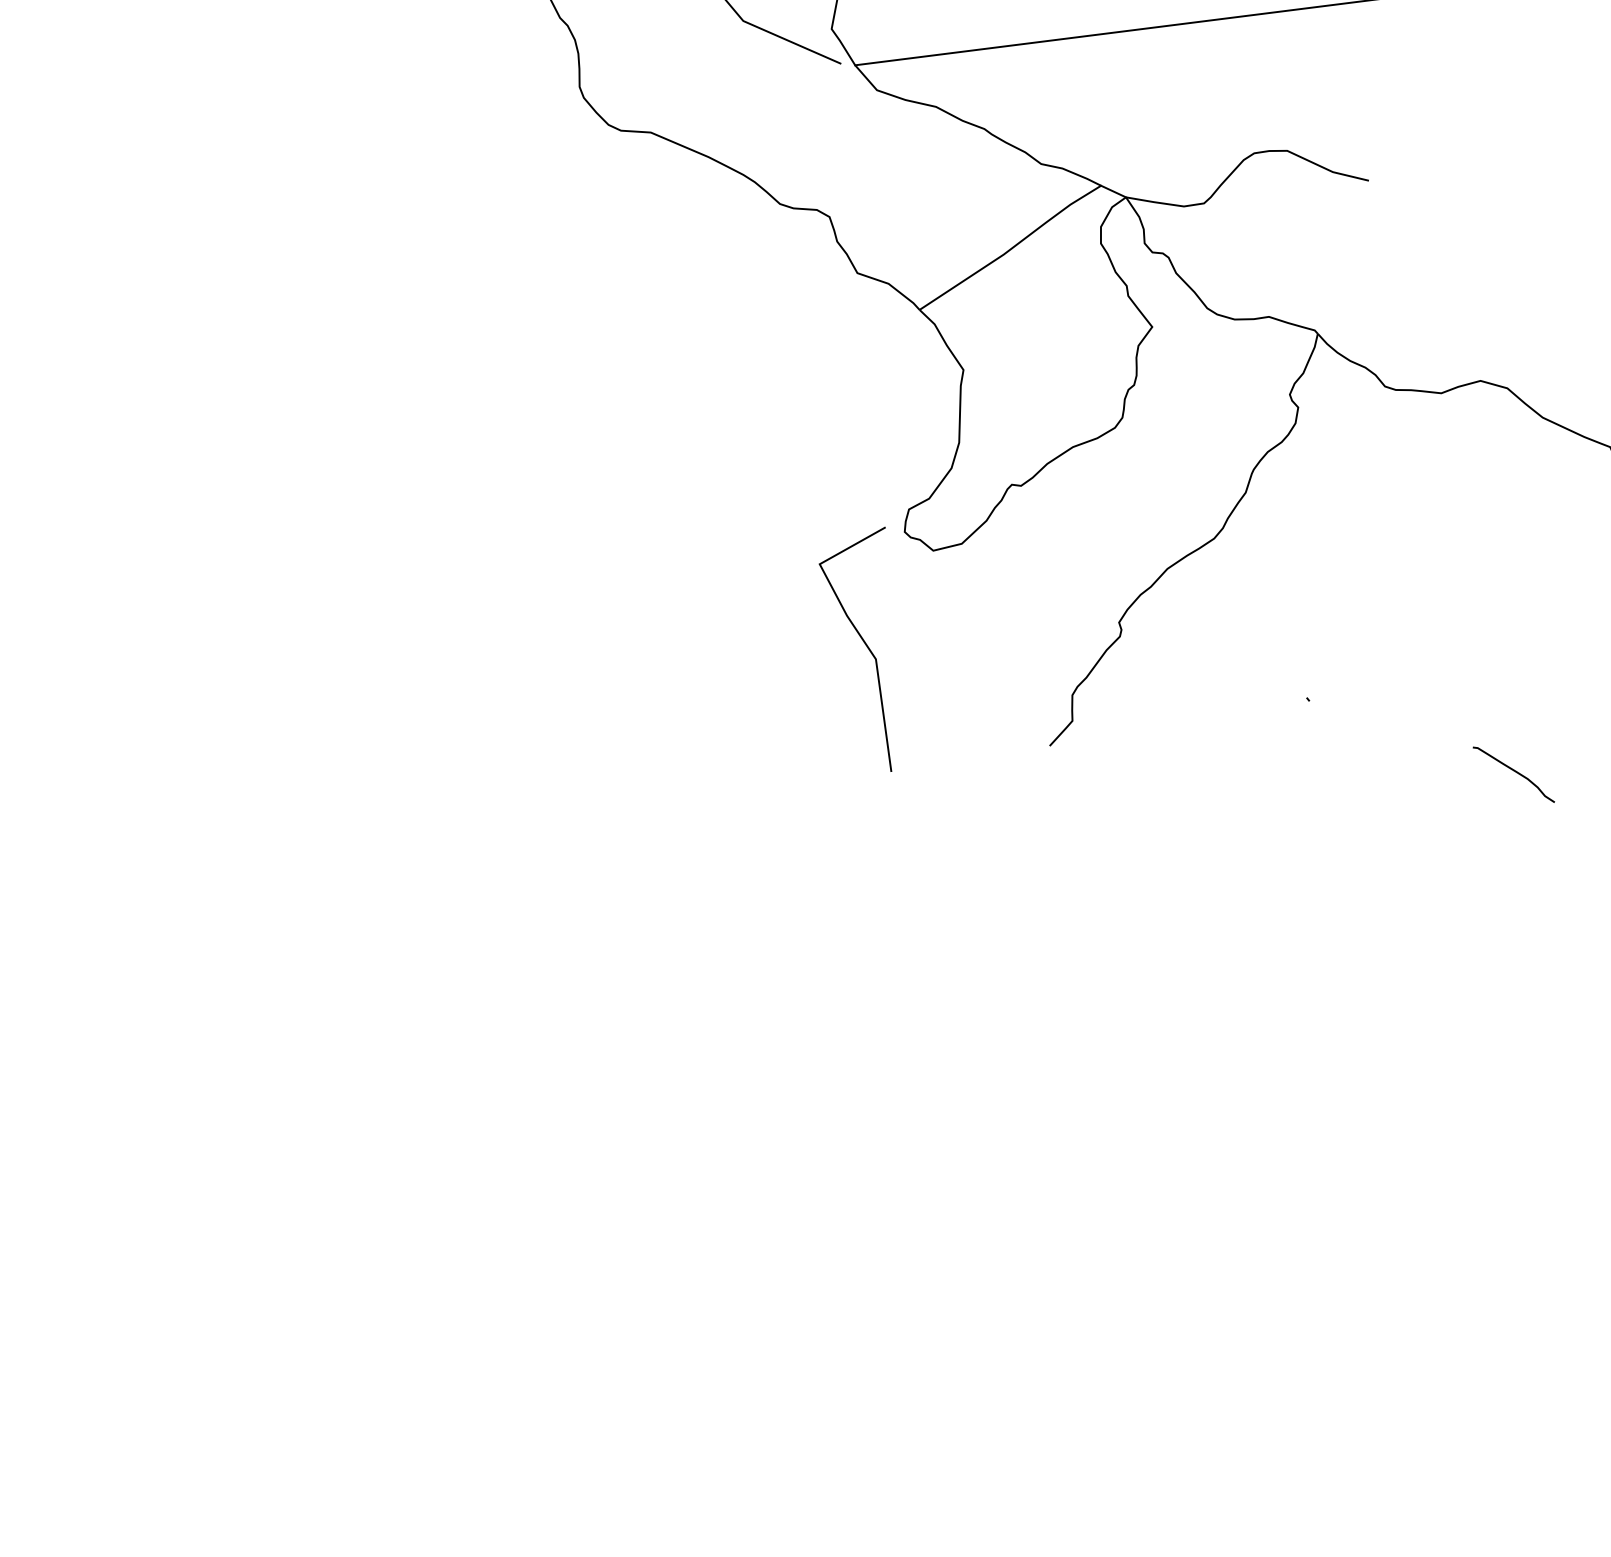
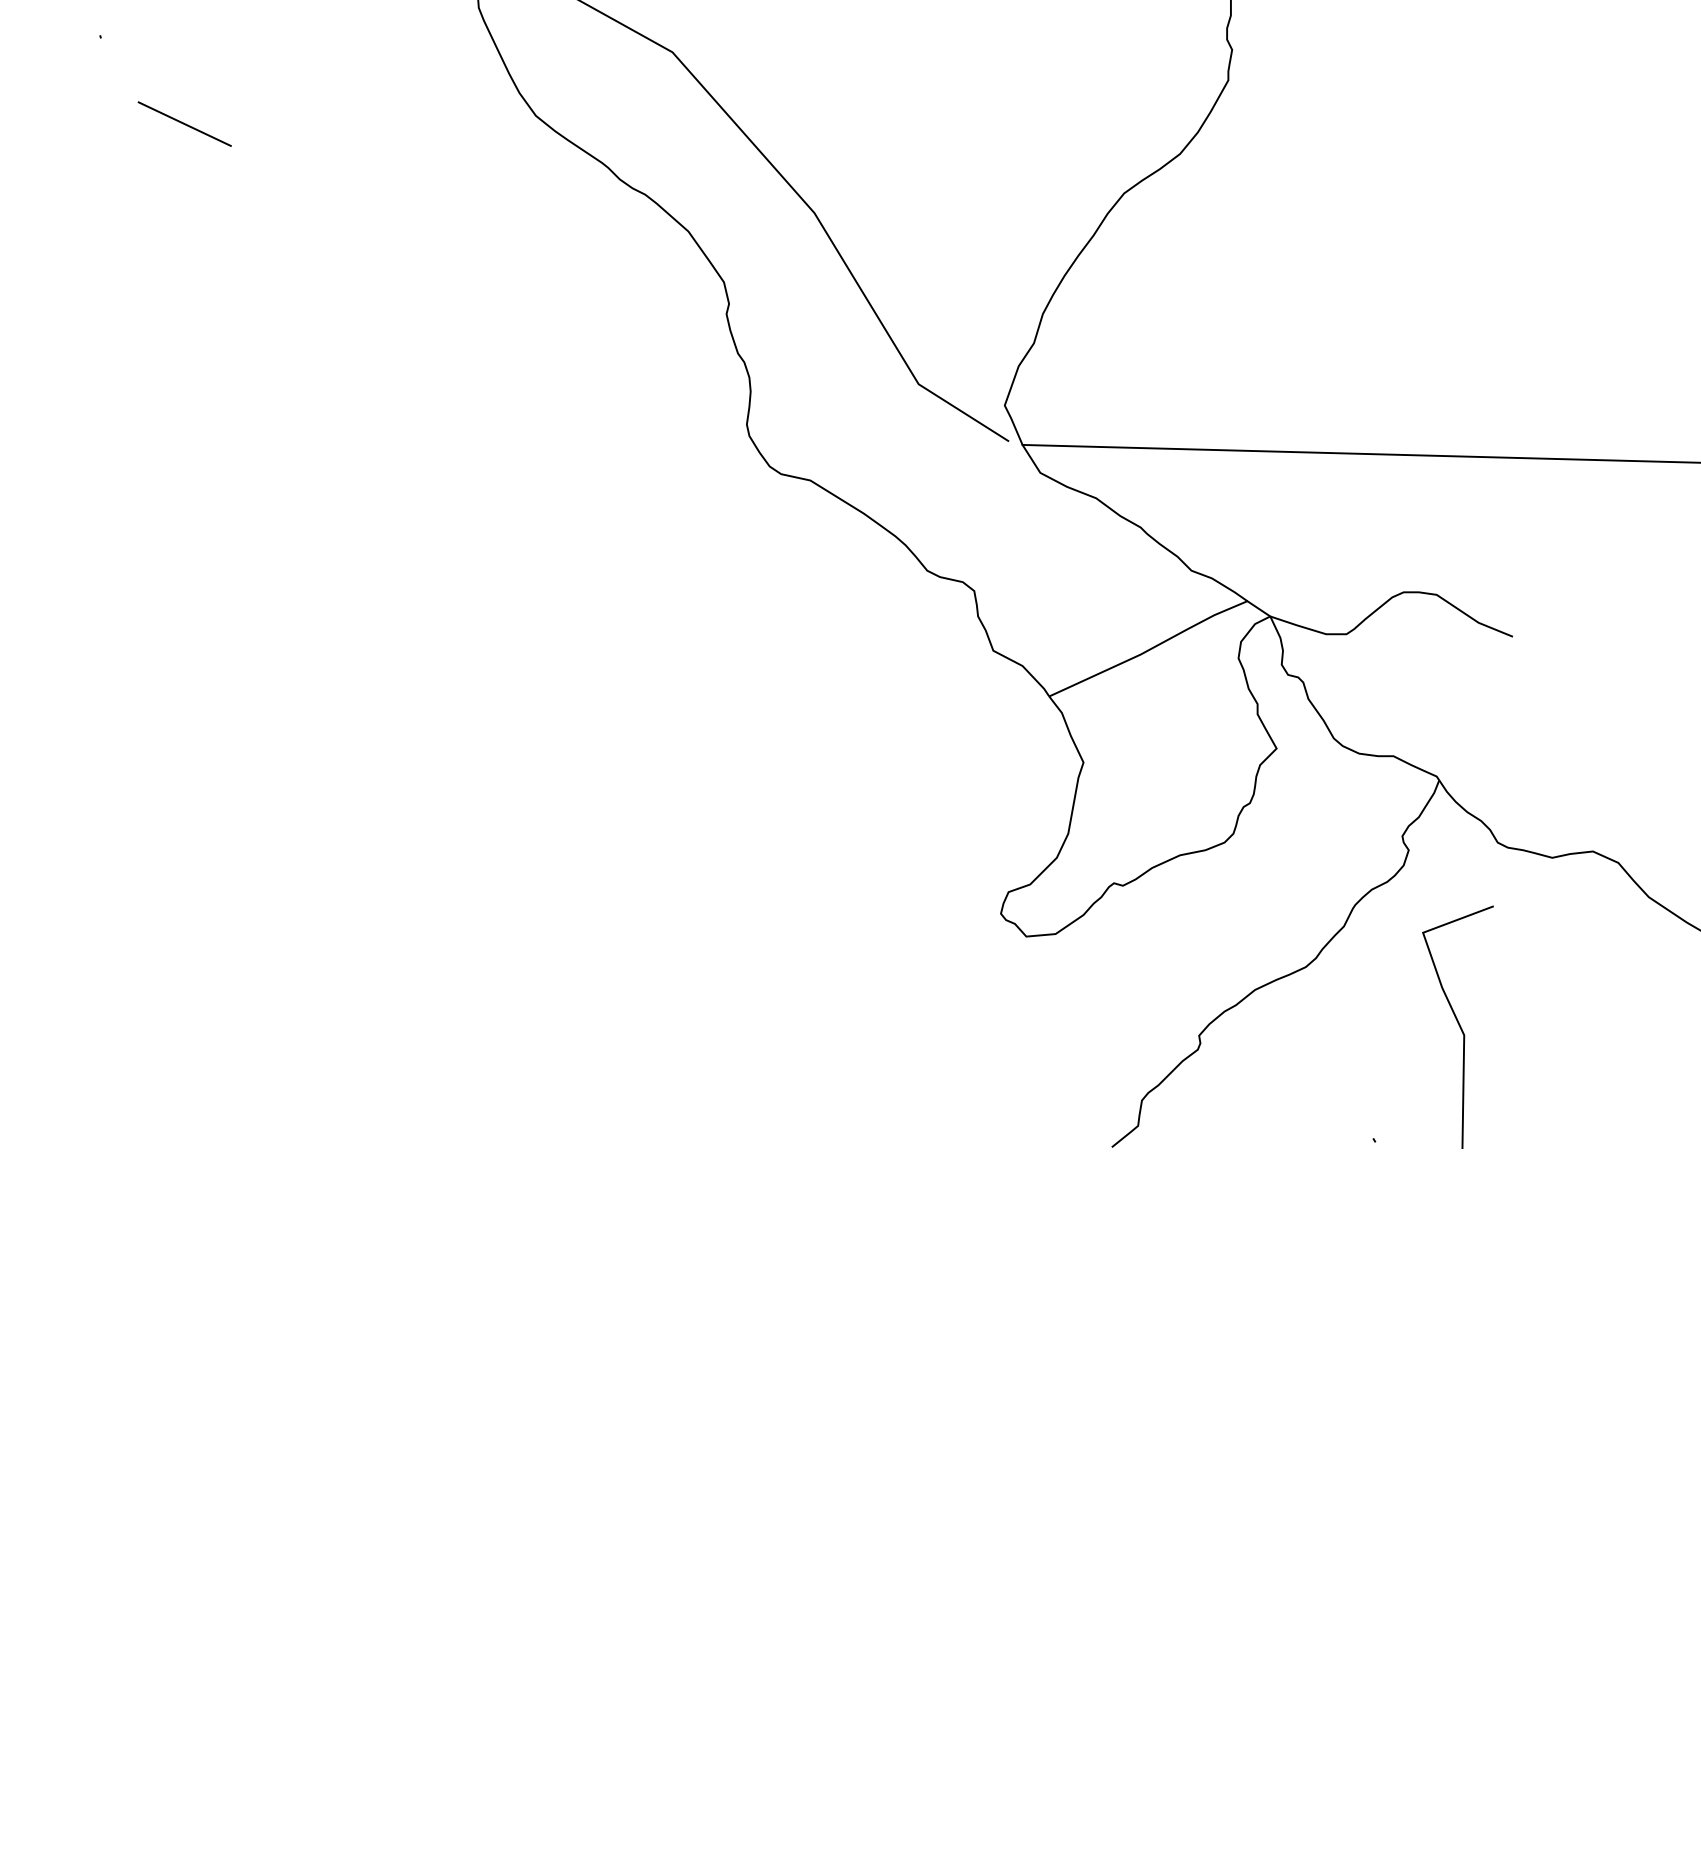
line: (868, 650) -> (1458, 1025), moved
curve: (1514, 772) -> (1567, 1243), removed

